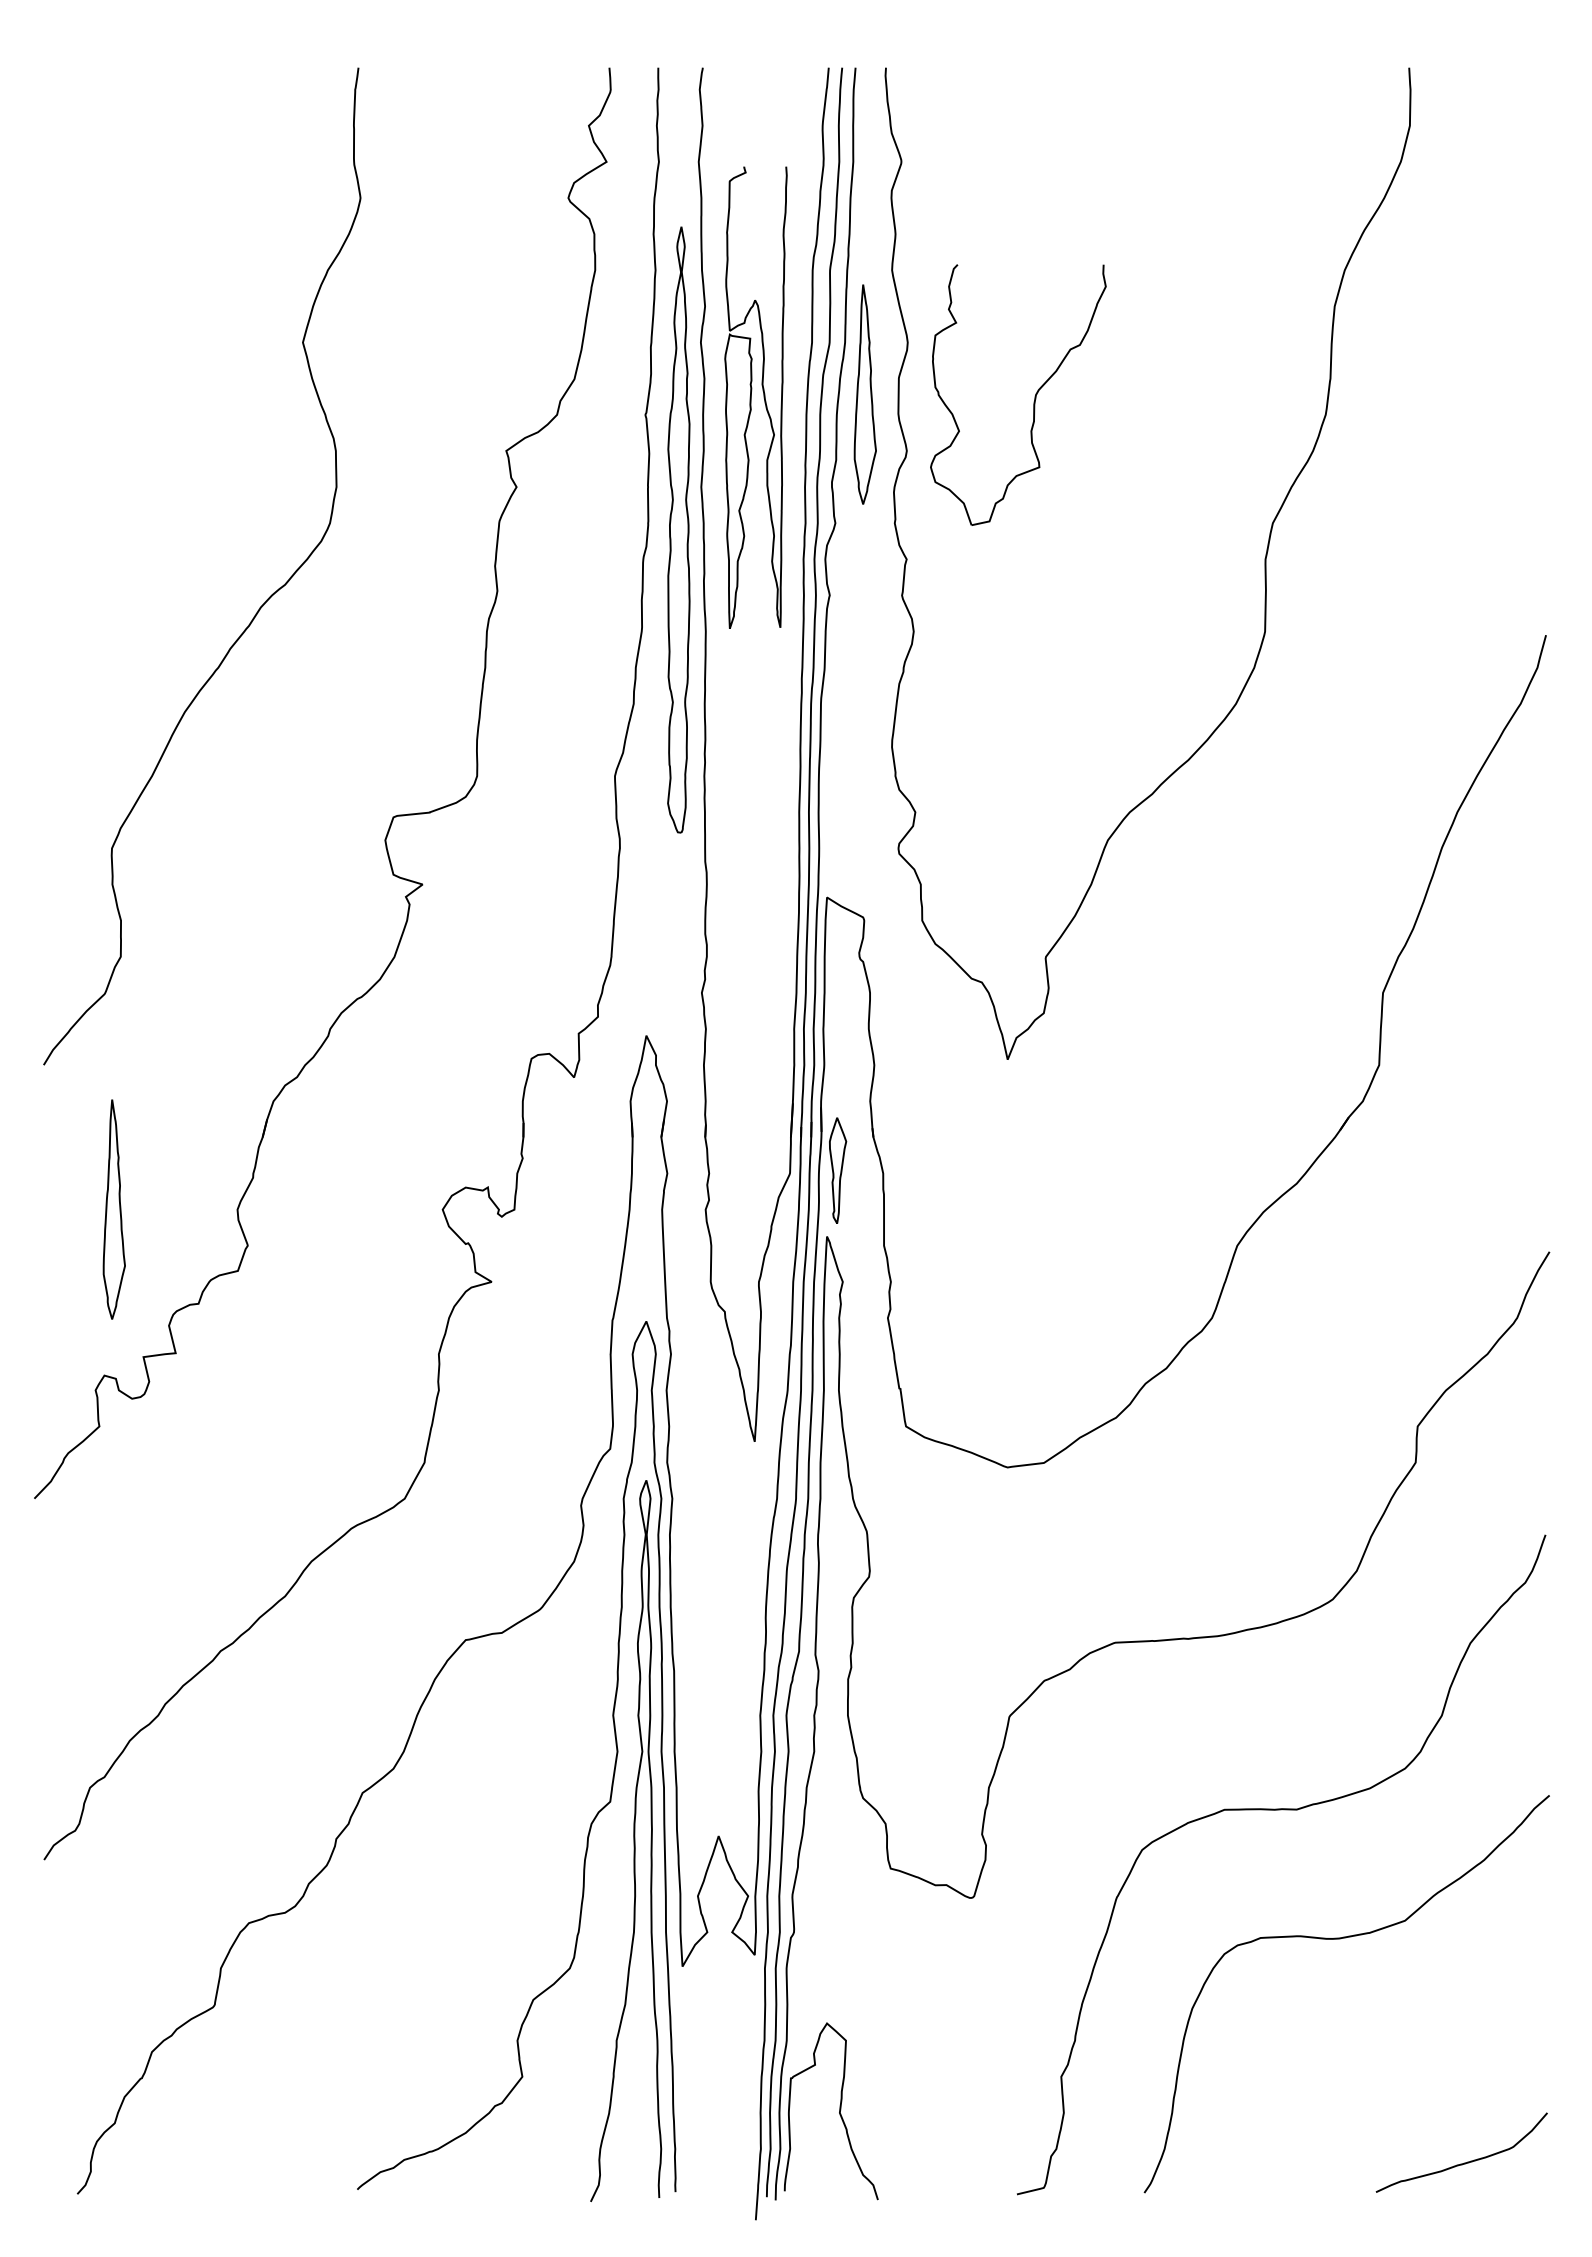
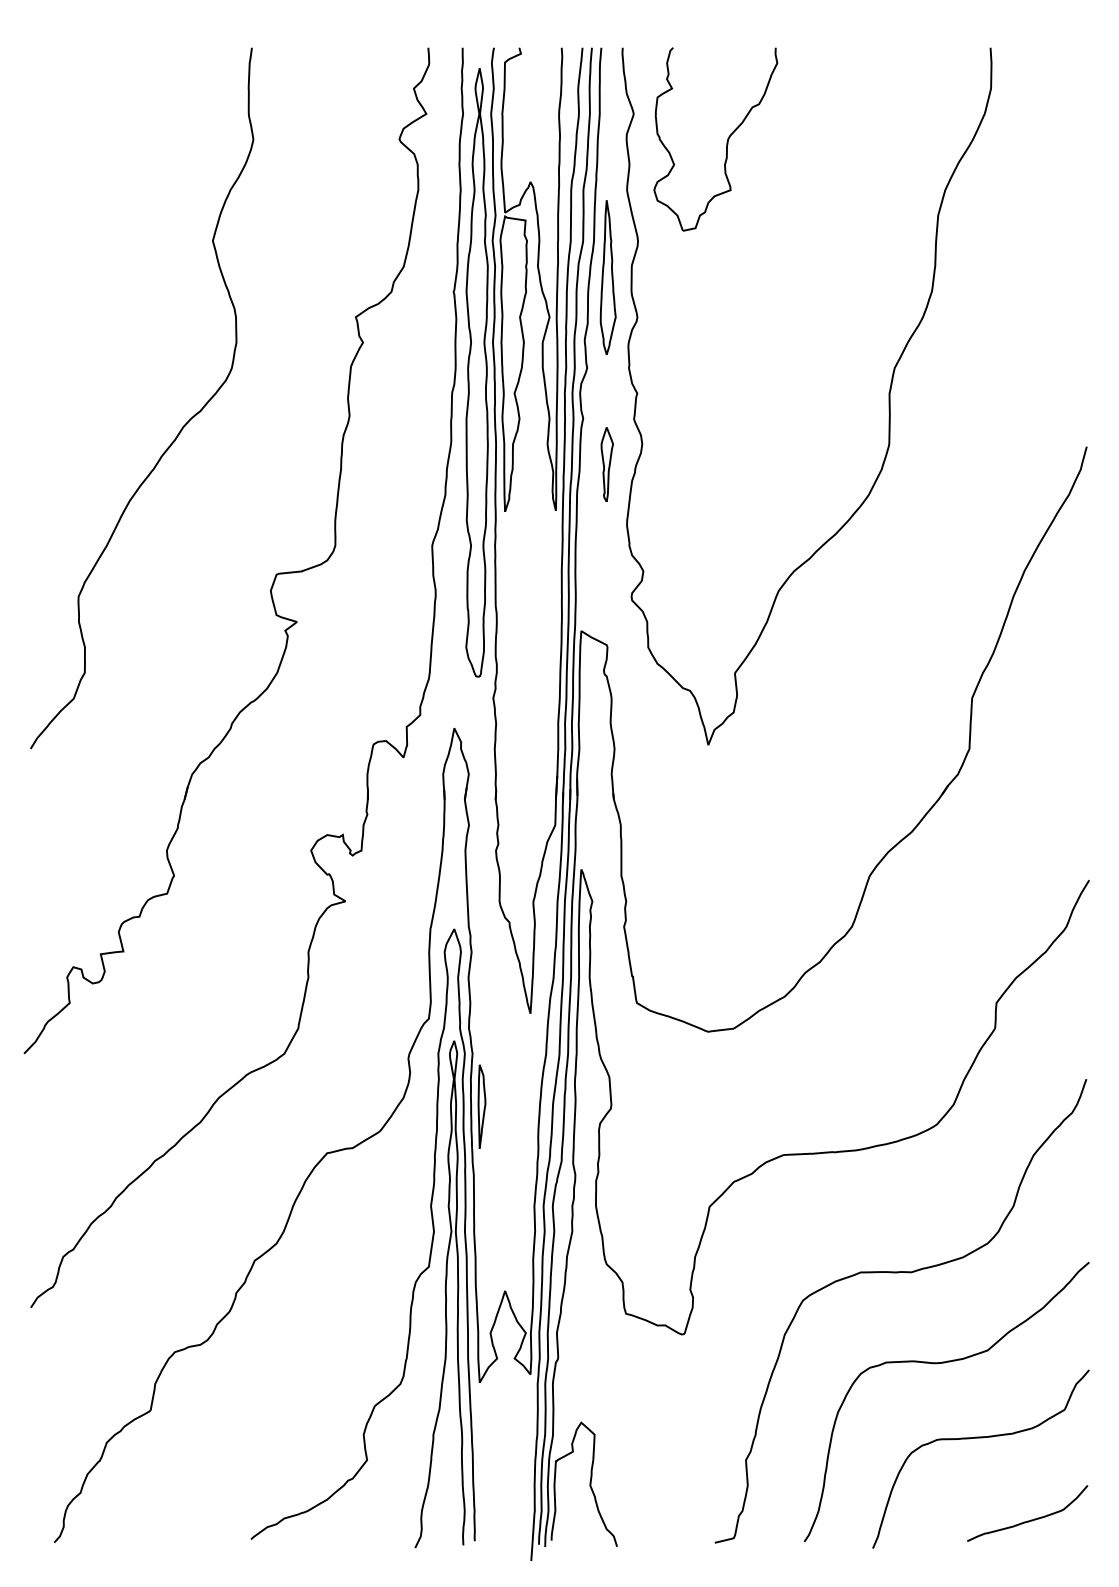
part: (1034, 396) -> (727, 140), moved
part: (755, 397) -> (531, 279), size x1.43
part: (678, 529) -> (476, 372), size x1.43
part: (838, 1170) -> (607, 464), moved
part: (113, 1209) -> (79, 850), removed
part: (685, 1573) -> (481, 1106), added
curve: (1395, 2045) -> (980, 1438), added

